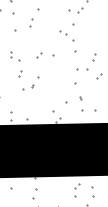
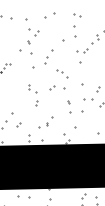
part: (67, 35) -> (62, 73), moved
part: (30, 83) -> (45, 122), moved
part: (81, 103) -> (69, 106), moved

